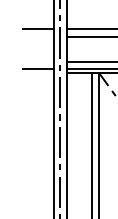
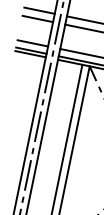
line: (38, 36) -> (37, 18), added
line: (38, 61) -> (32, 43), added
line: (38, 72) -> (30, 53), added

